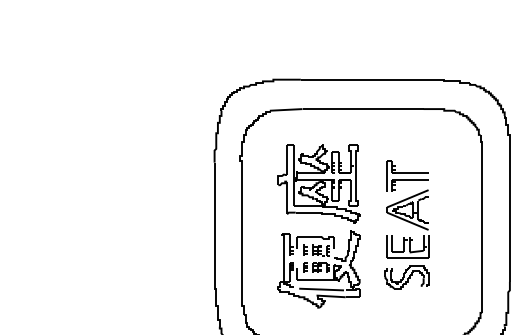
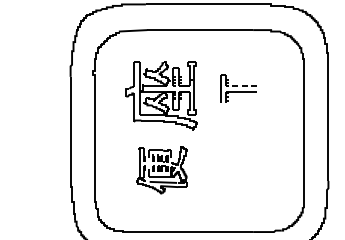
line: (409, 173) -> (240, 86), solid -> dashed
part: (406, 239) -> (238, 143), removed
part: (318, 269) -> (161, 170), size x0.7

